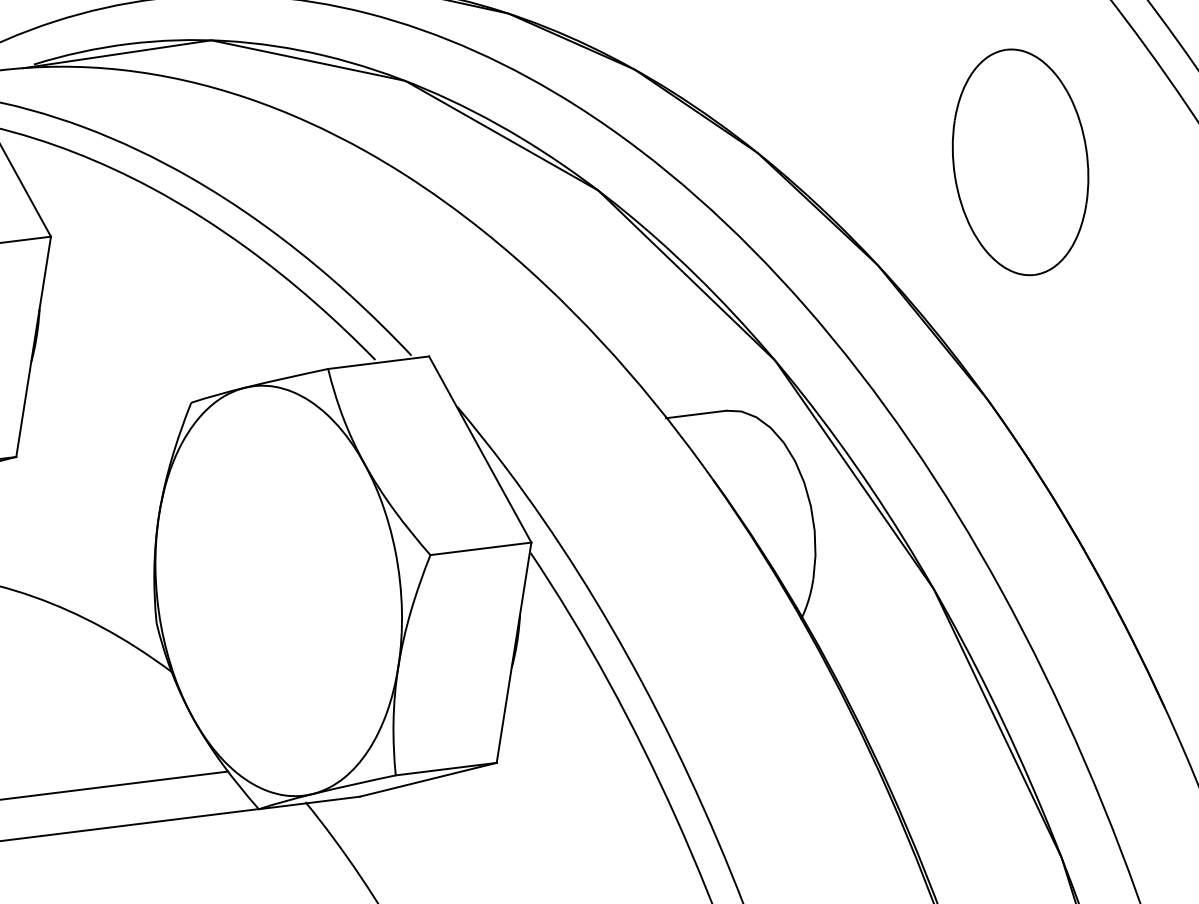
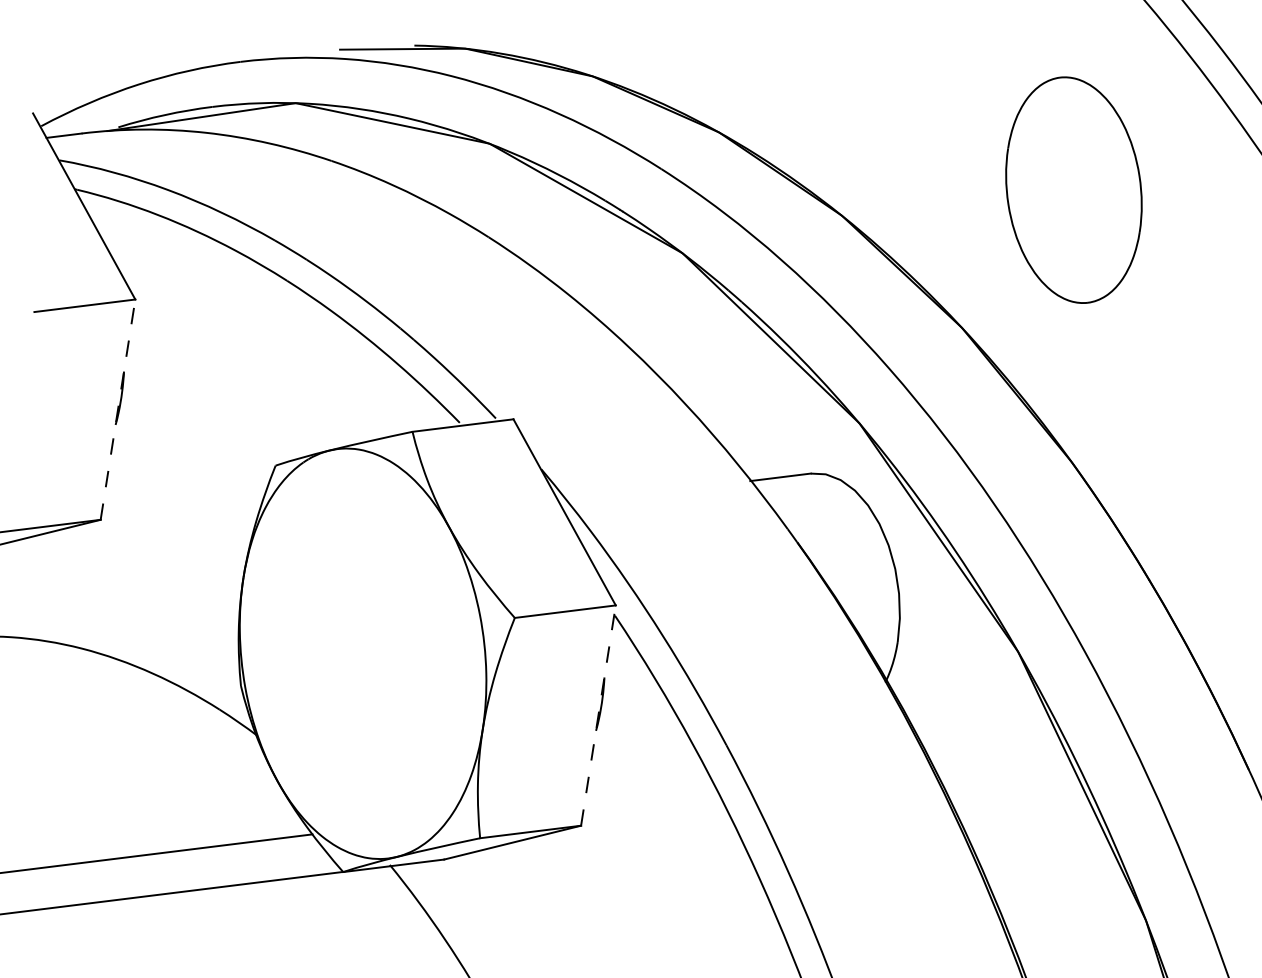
part: (1020, 161) -> (1073, 189), moved
line: (34, 346) -> (118, 409), solid -> dashed
line: (514, 652) -> (598, 715), solid -> dashed

